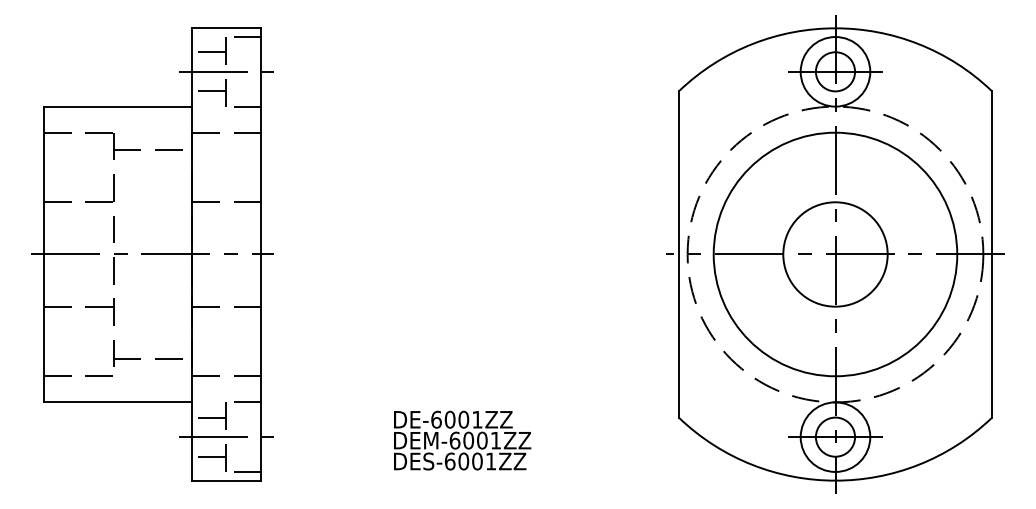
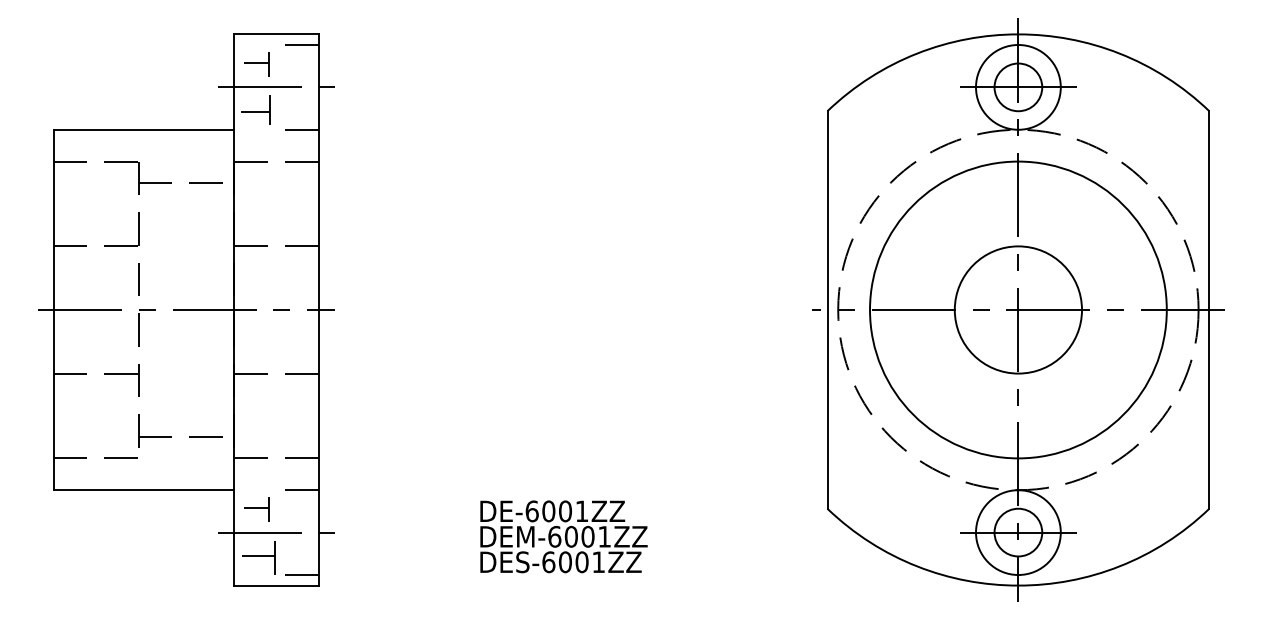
part: (211, 50) -> (258, 61), size x0.6
part: (211, 92) -> (258, 112), size x0.7
part: (211, 415) -> (258, 506), size x0.6

